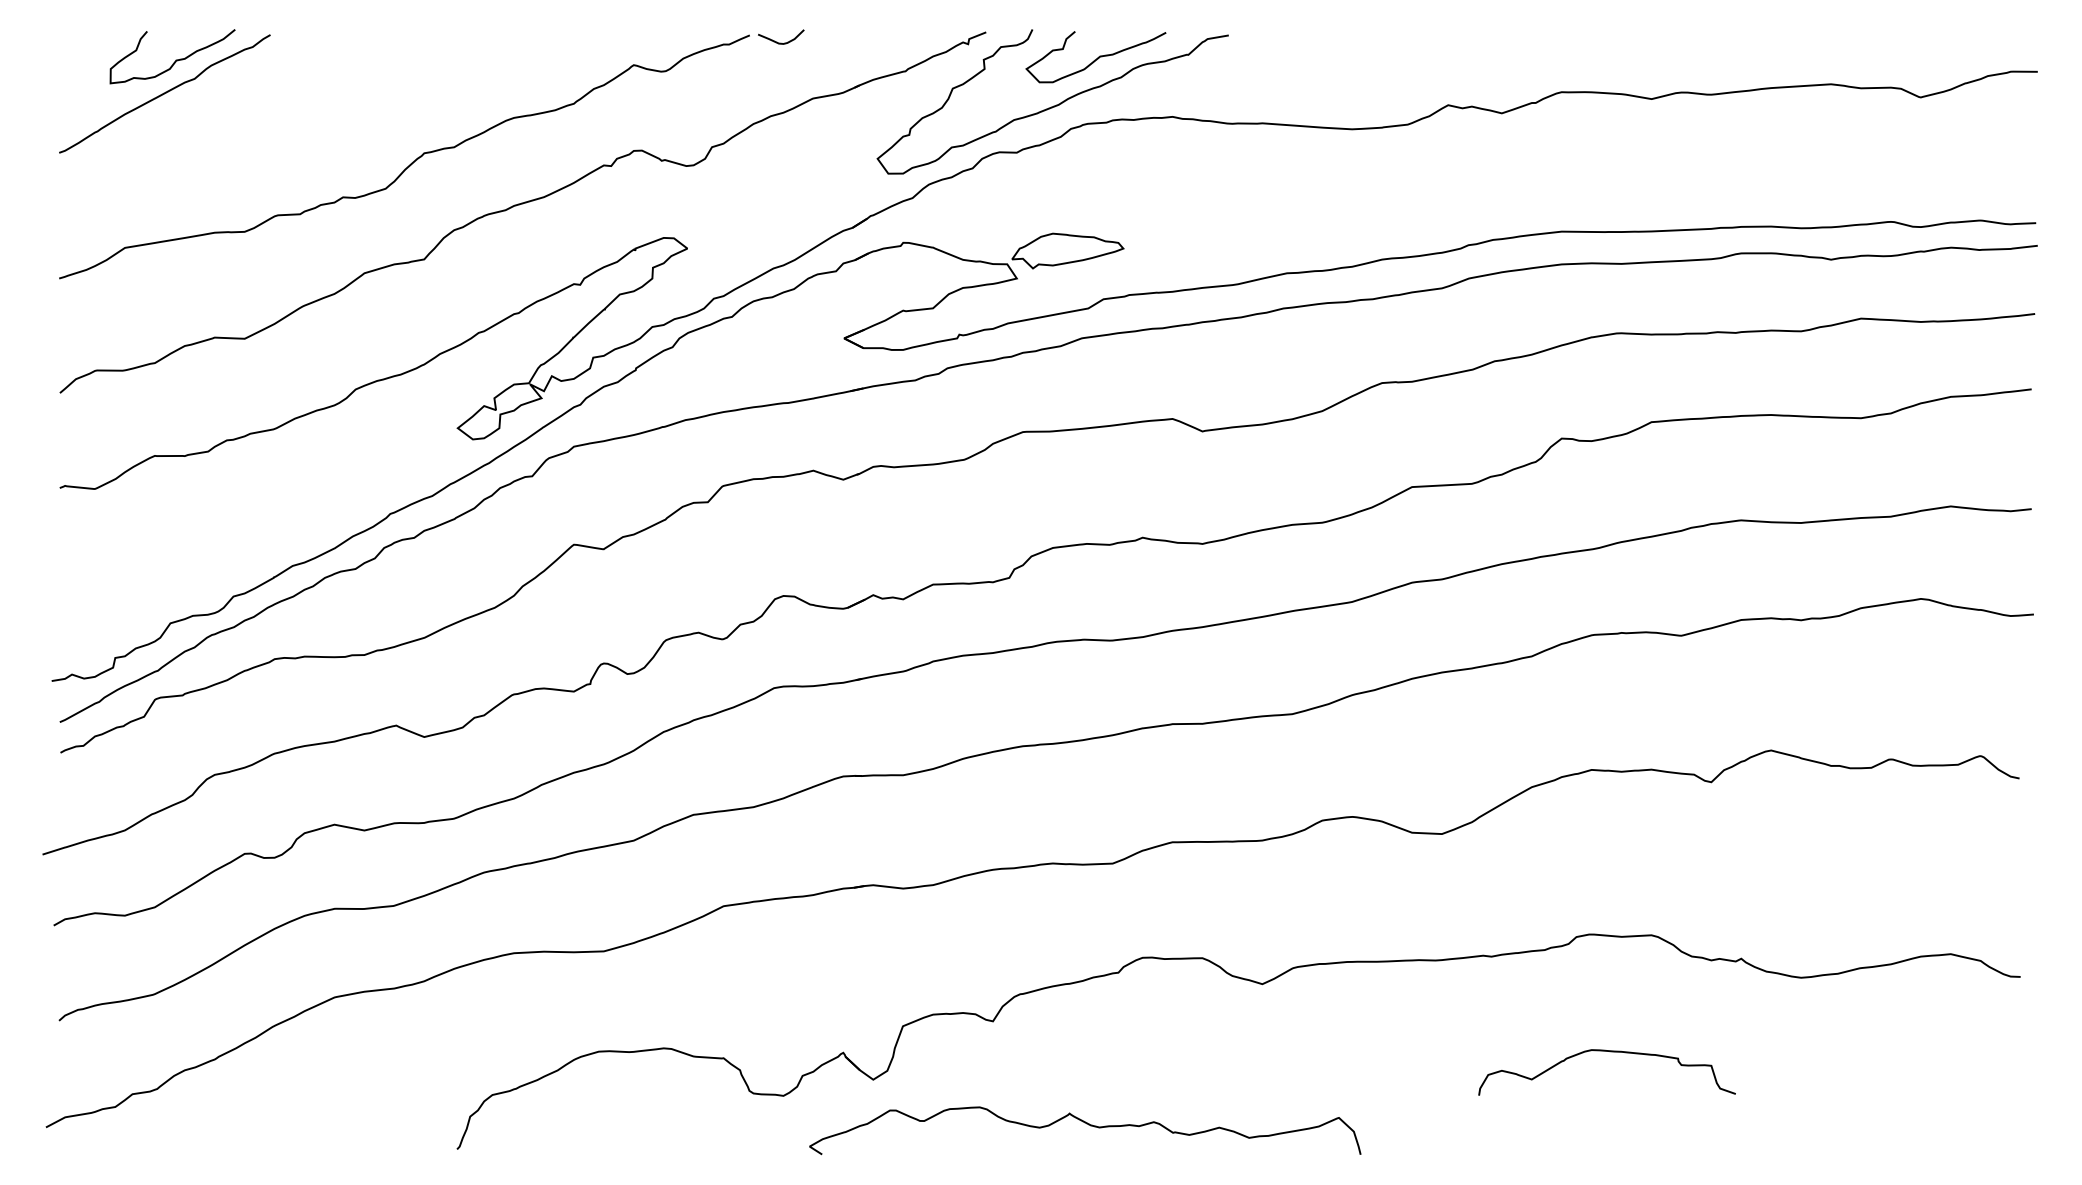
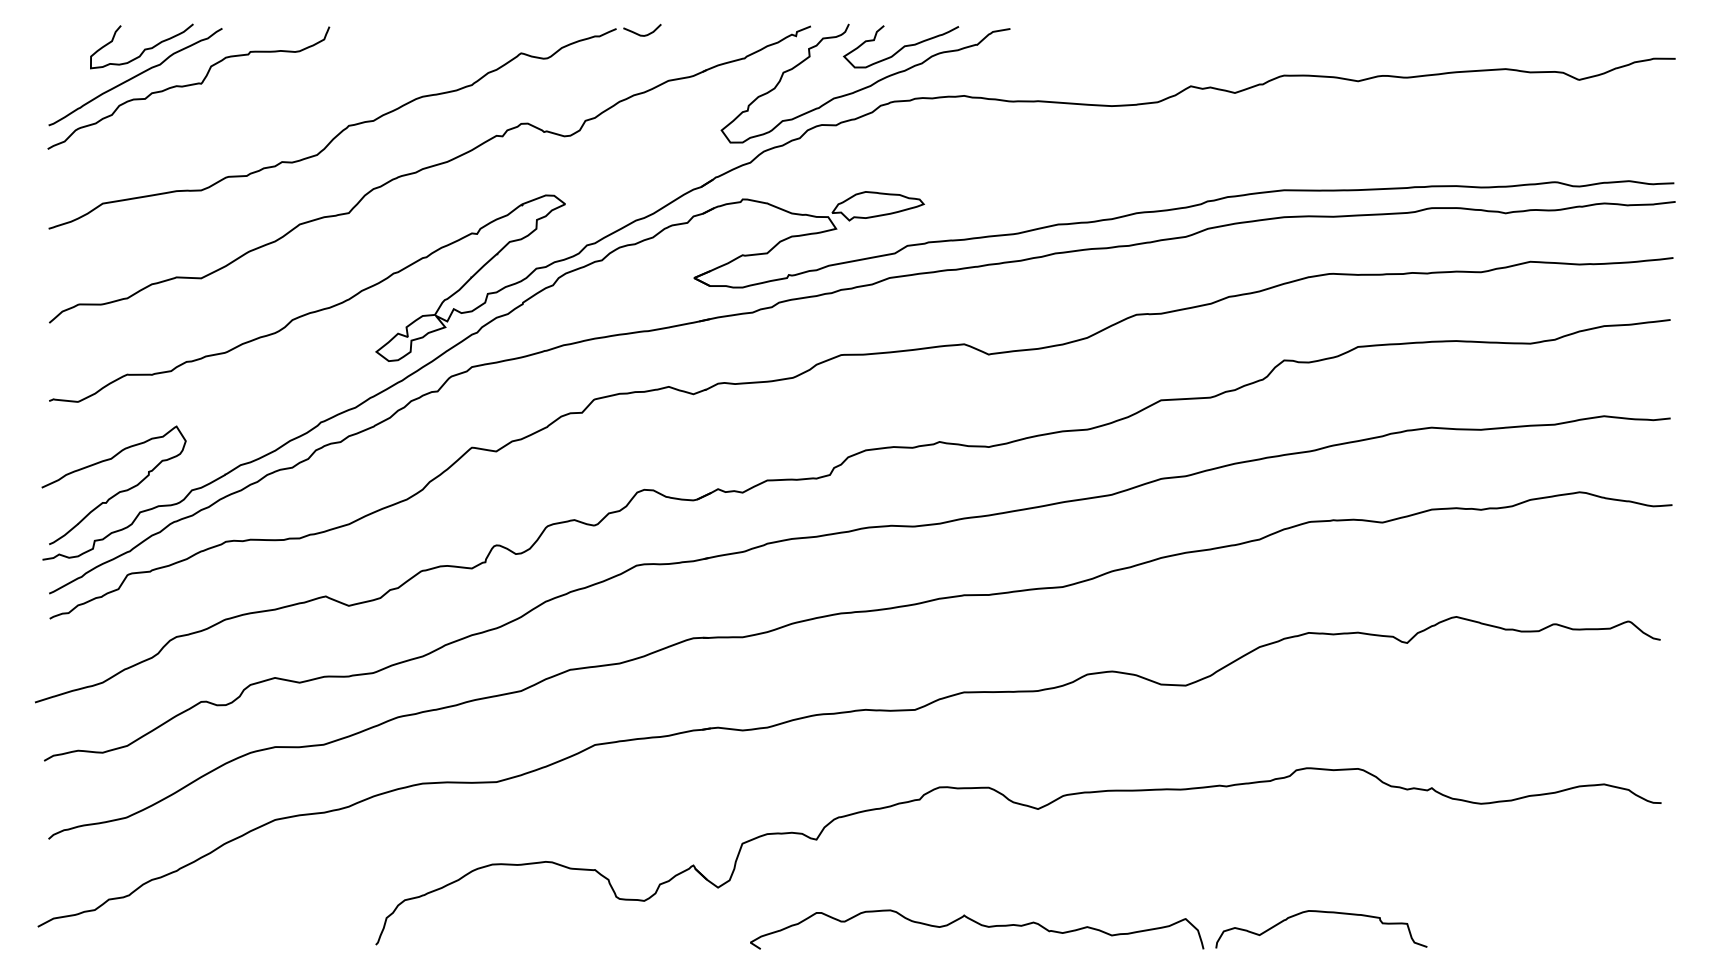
curve: (228, 105) -> (187, 86), added
curve: (142, 599) -> (117, 492), added
curve: (1610, 1052) -> (1324, 912), moved
curve: (1088, 1125) -> (979, 925), moved

